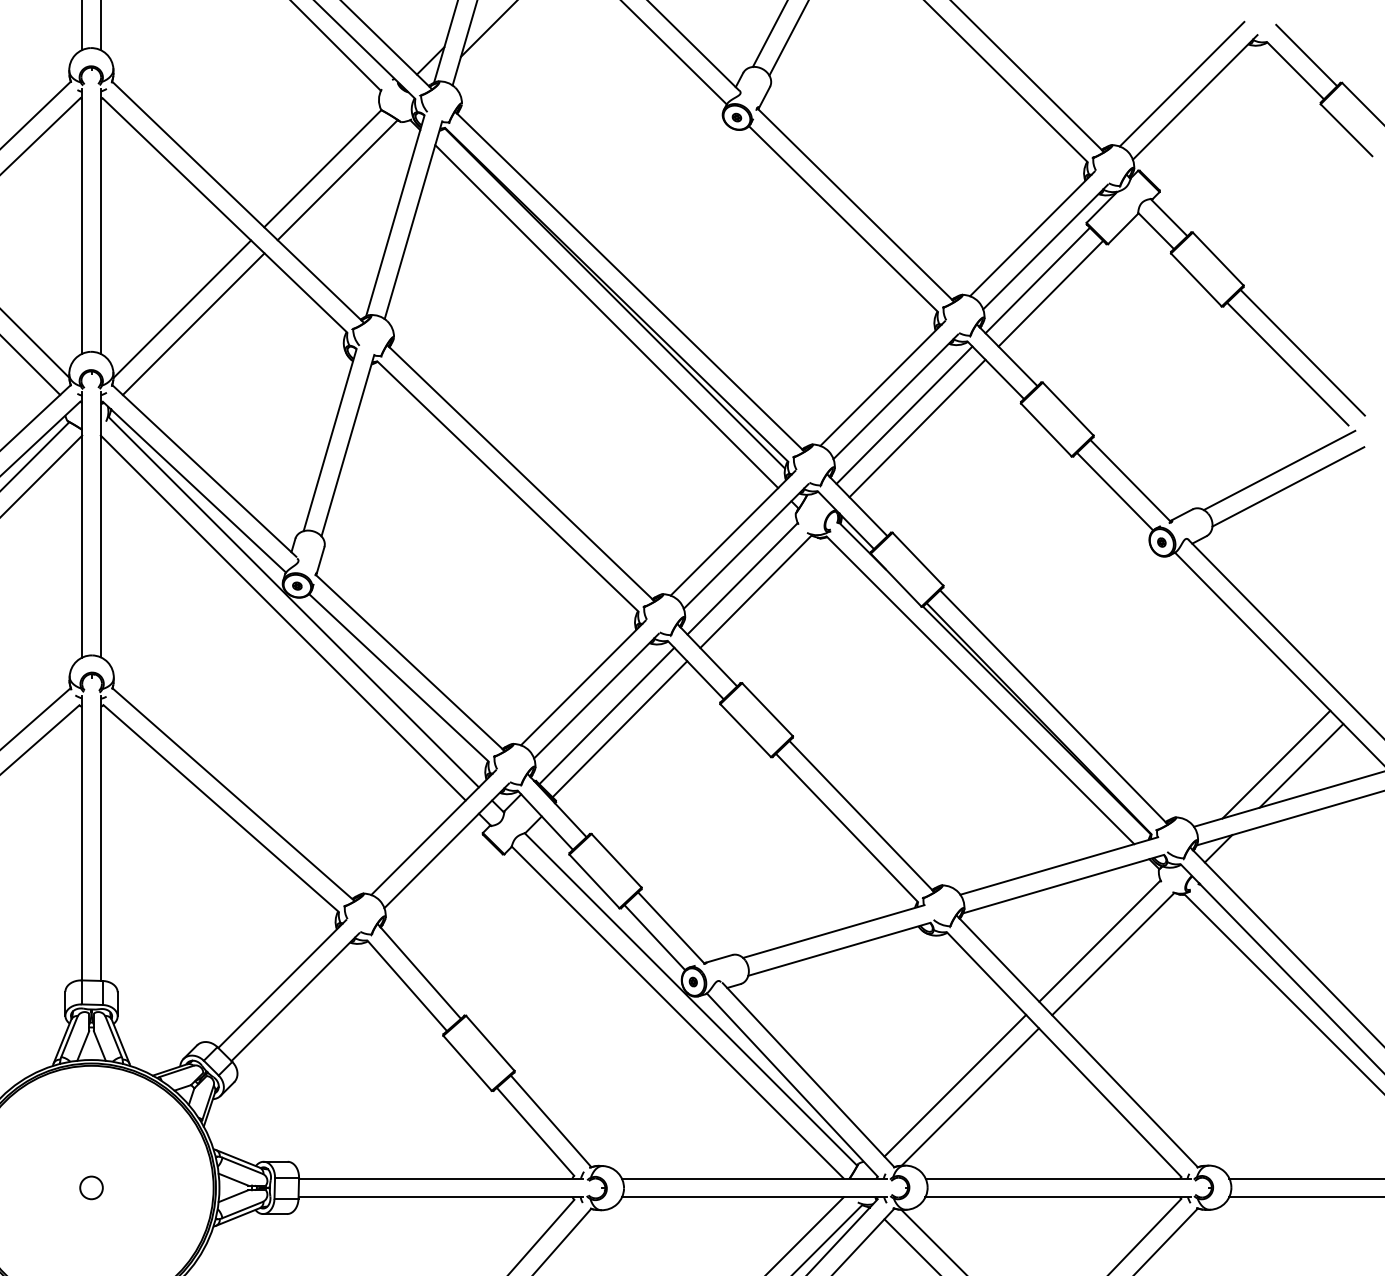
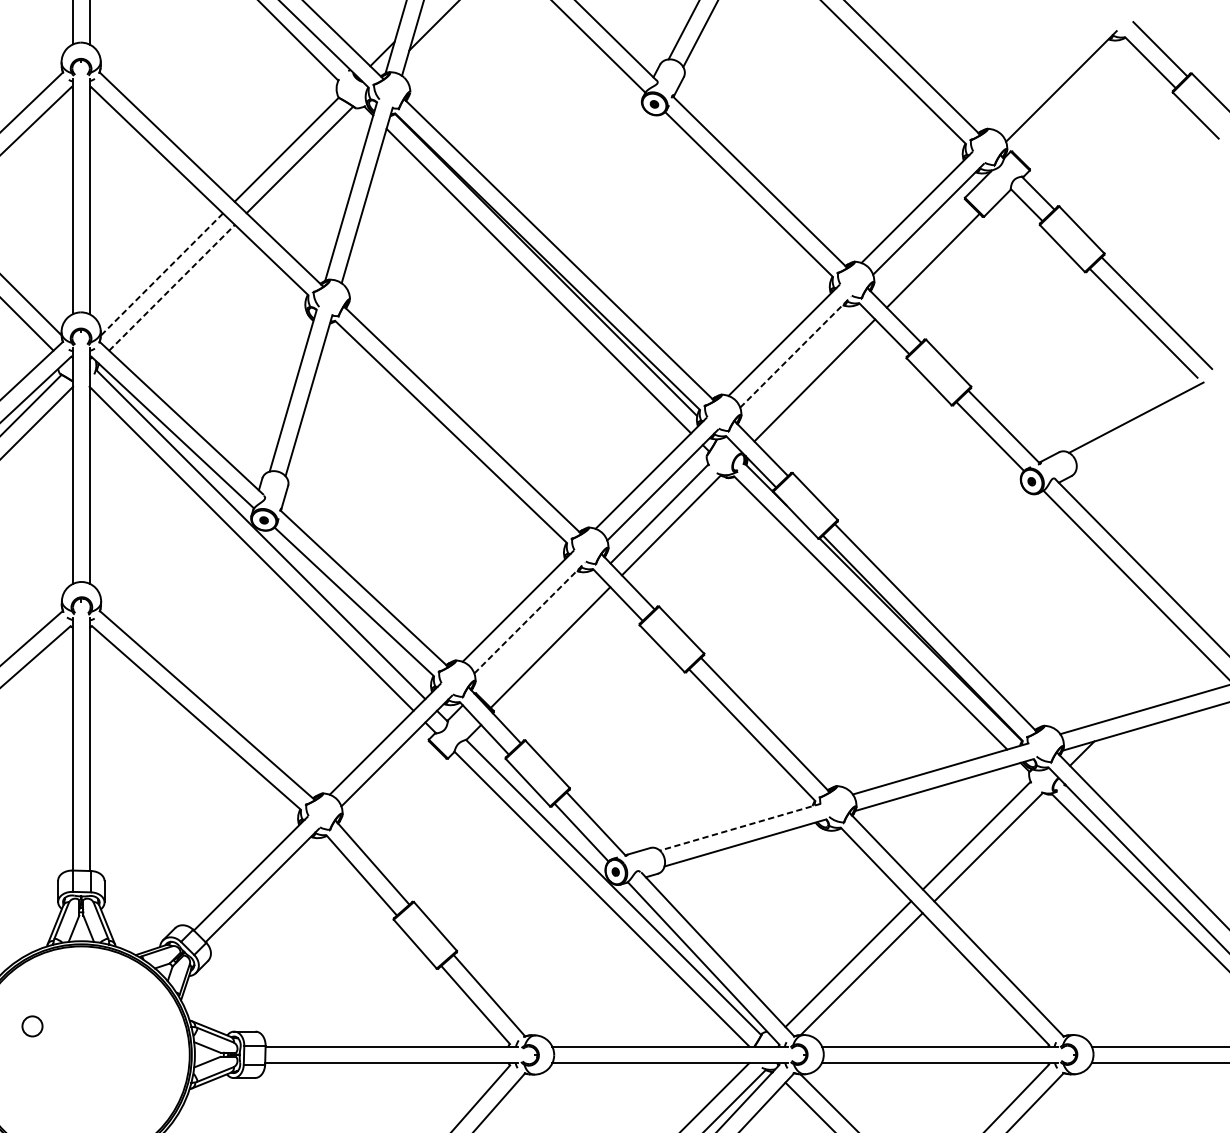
line: (1181, 83) -> (1049, 74), removed
line: (1037, 280) -> (921, 249), removed
line: (181, 309) -> (161, 274), solid -> dashed
line: (194, 323) -> (172, 287), solid -> dashed
line: (896, 396) -> (796, 352), solid -> dashed
line: (904, 414) -> (803, 368), removed
line: (1288, 486) -> (1144, 431), removed
line: (596, 695) -> (529, 617), solid -> dashed
line: (606, 715) -> (538, 635), removed
line: (1276, 764) -> (1133, 678), removed
line: (1301, 765) -> (1155, 679), removed
line: (833, 931) -> (740, 827), solid -> dashed
circle: (91, 1187) -> (32, 1026), moved

